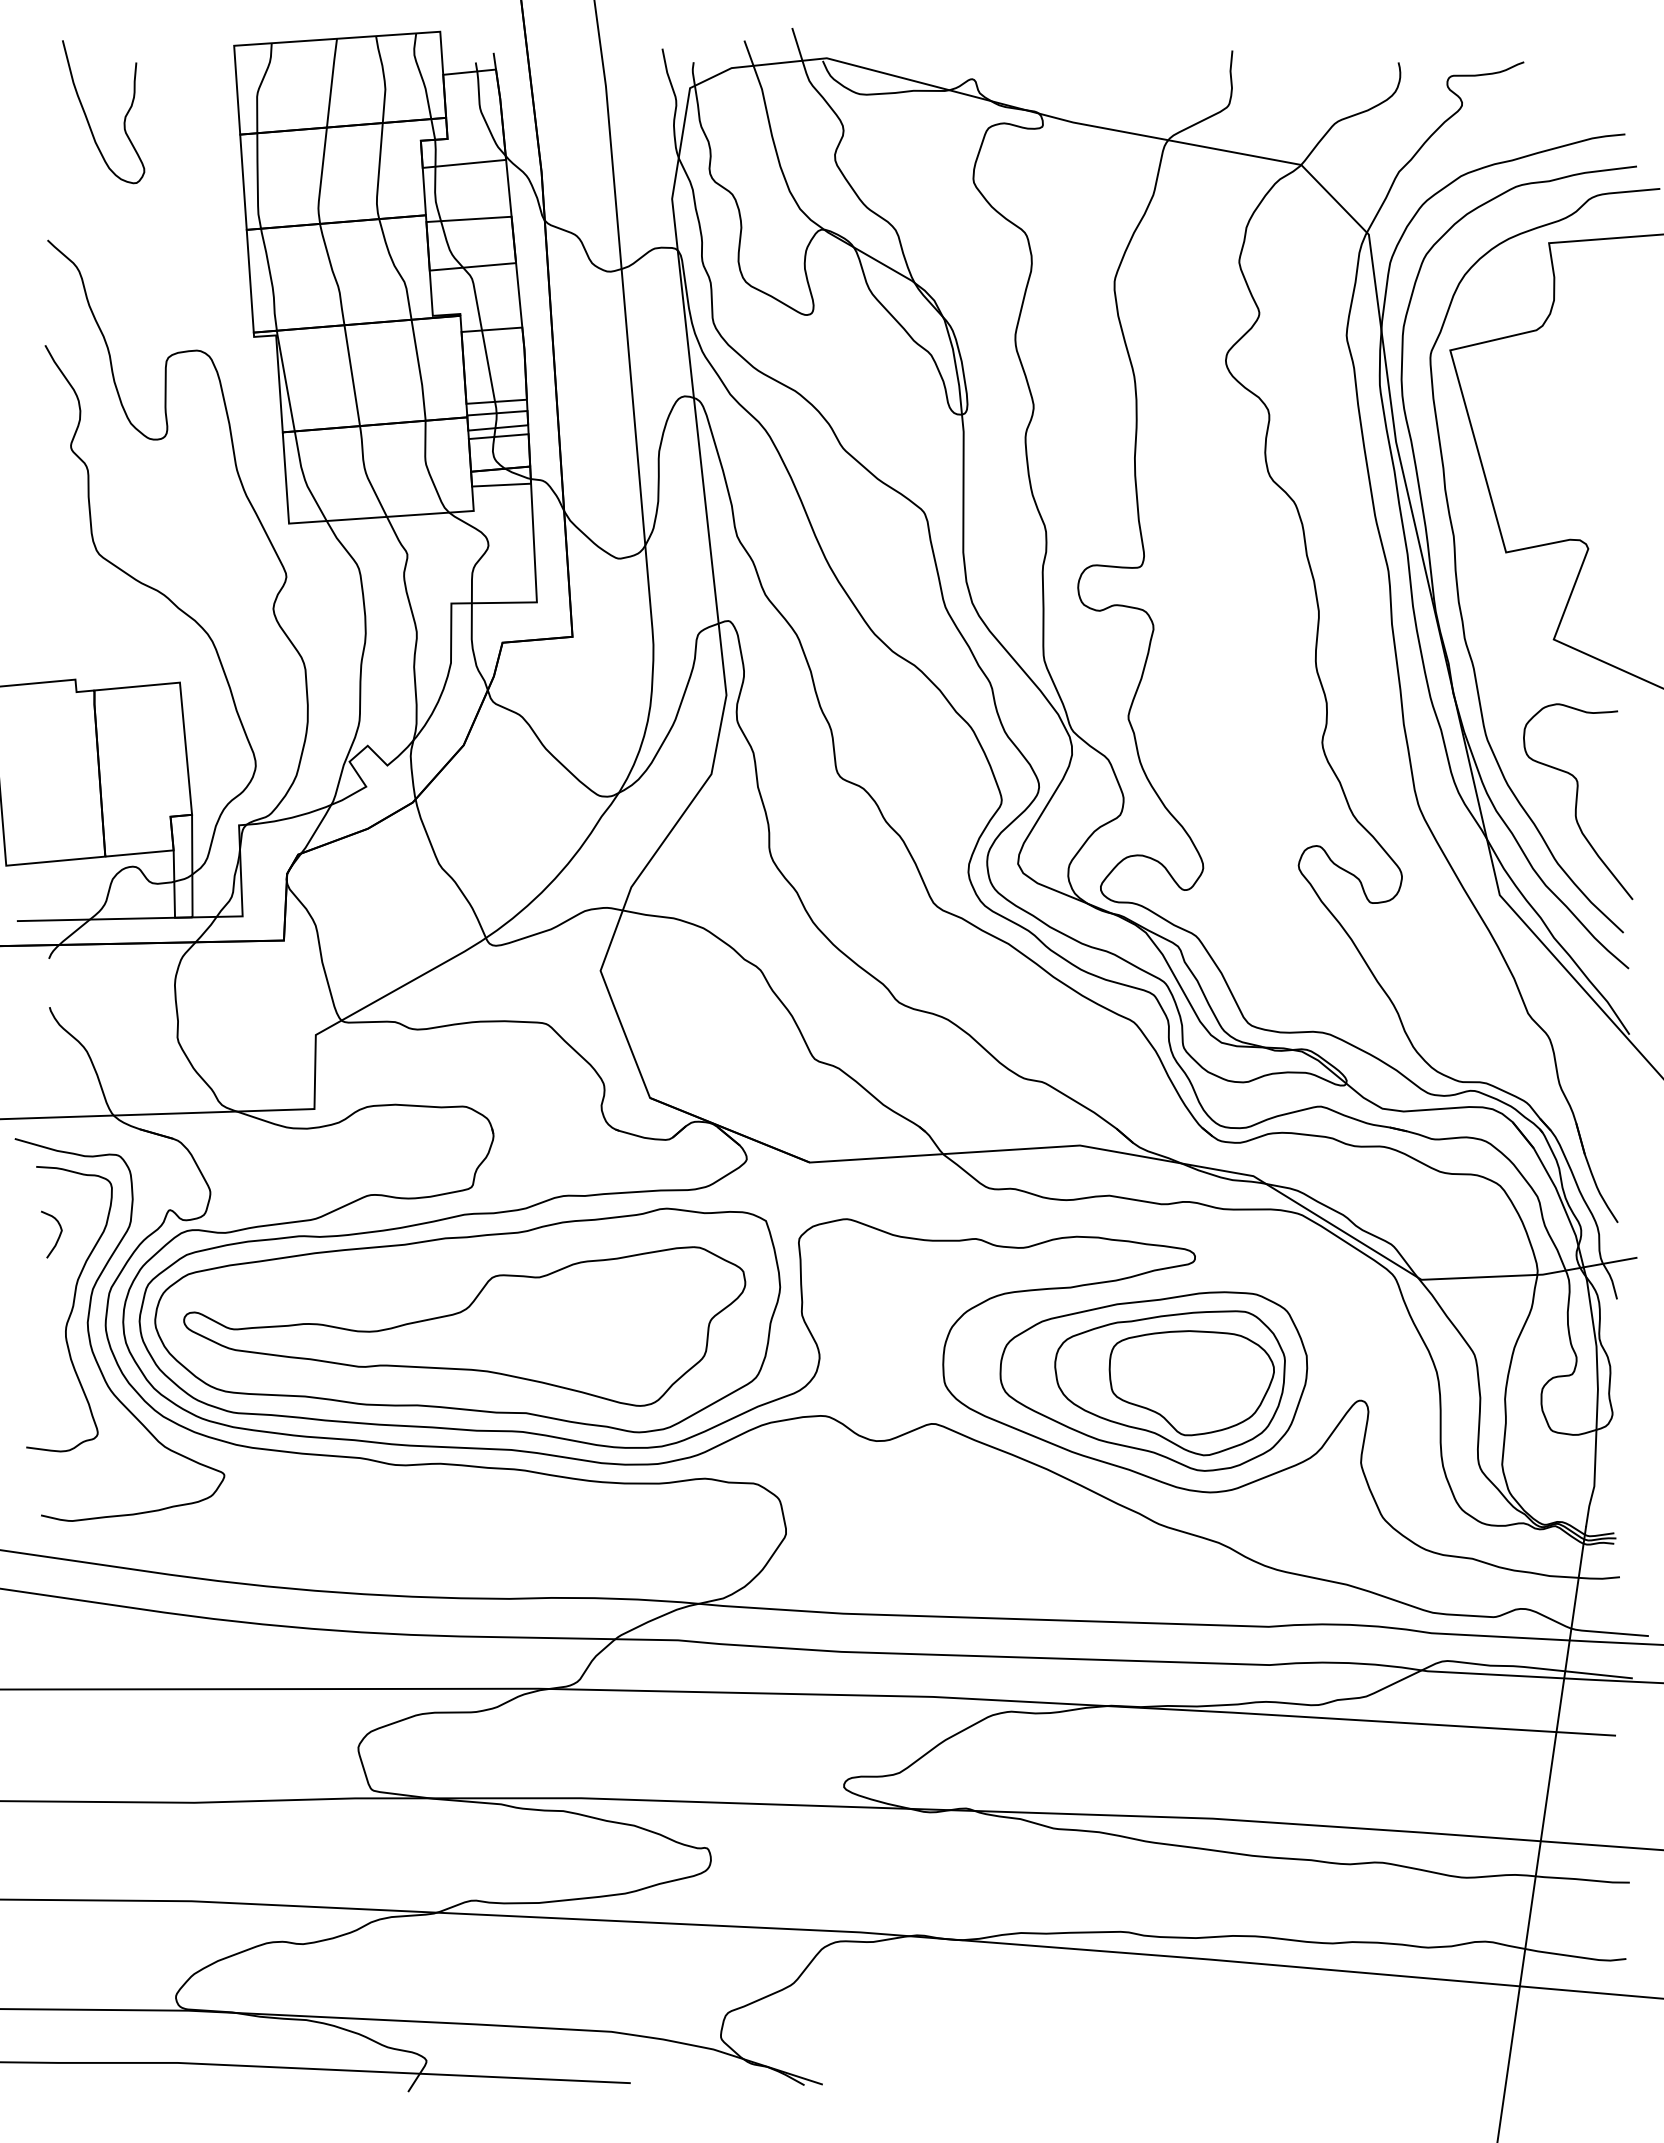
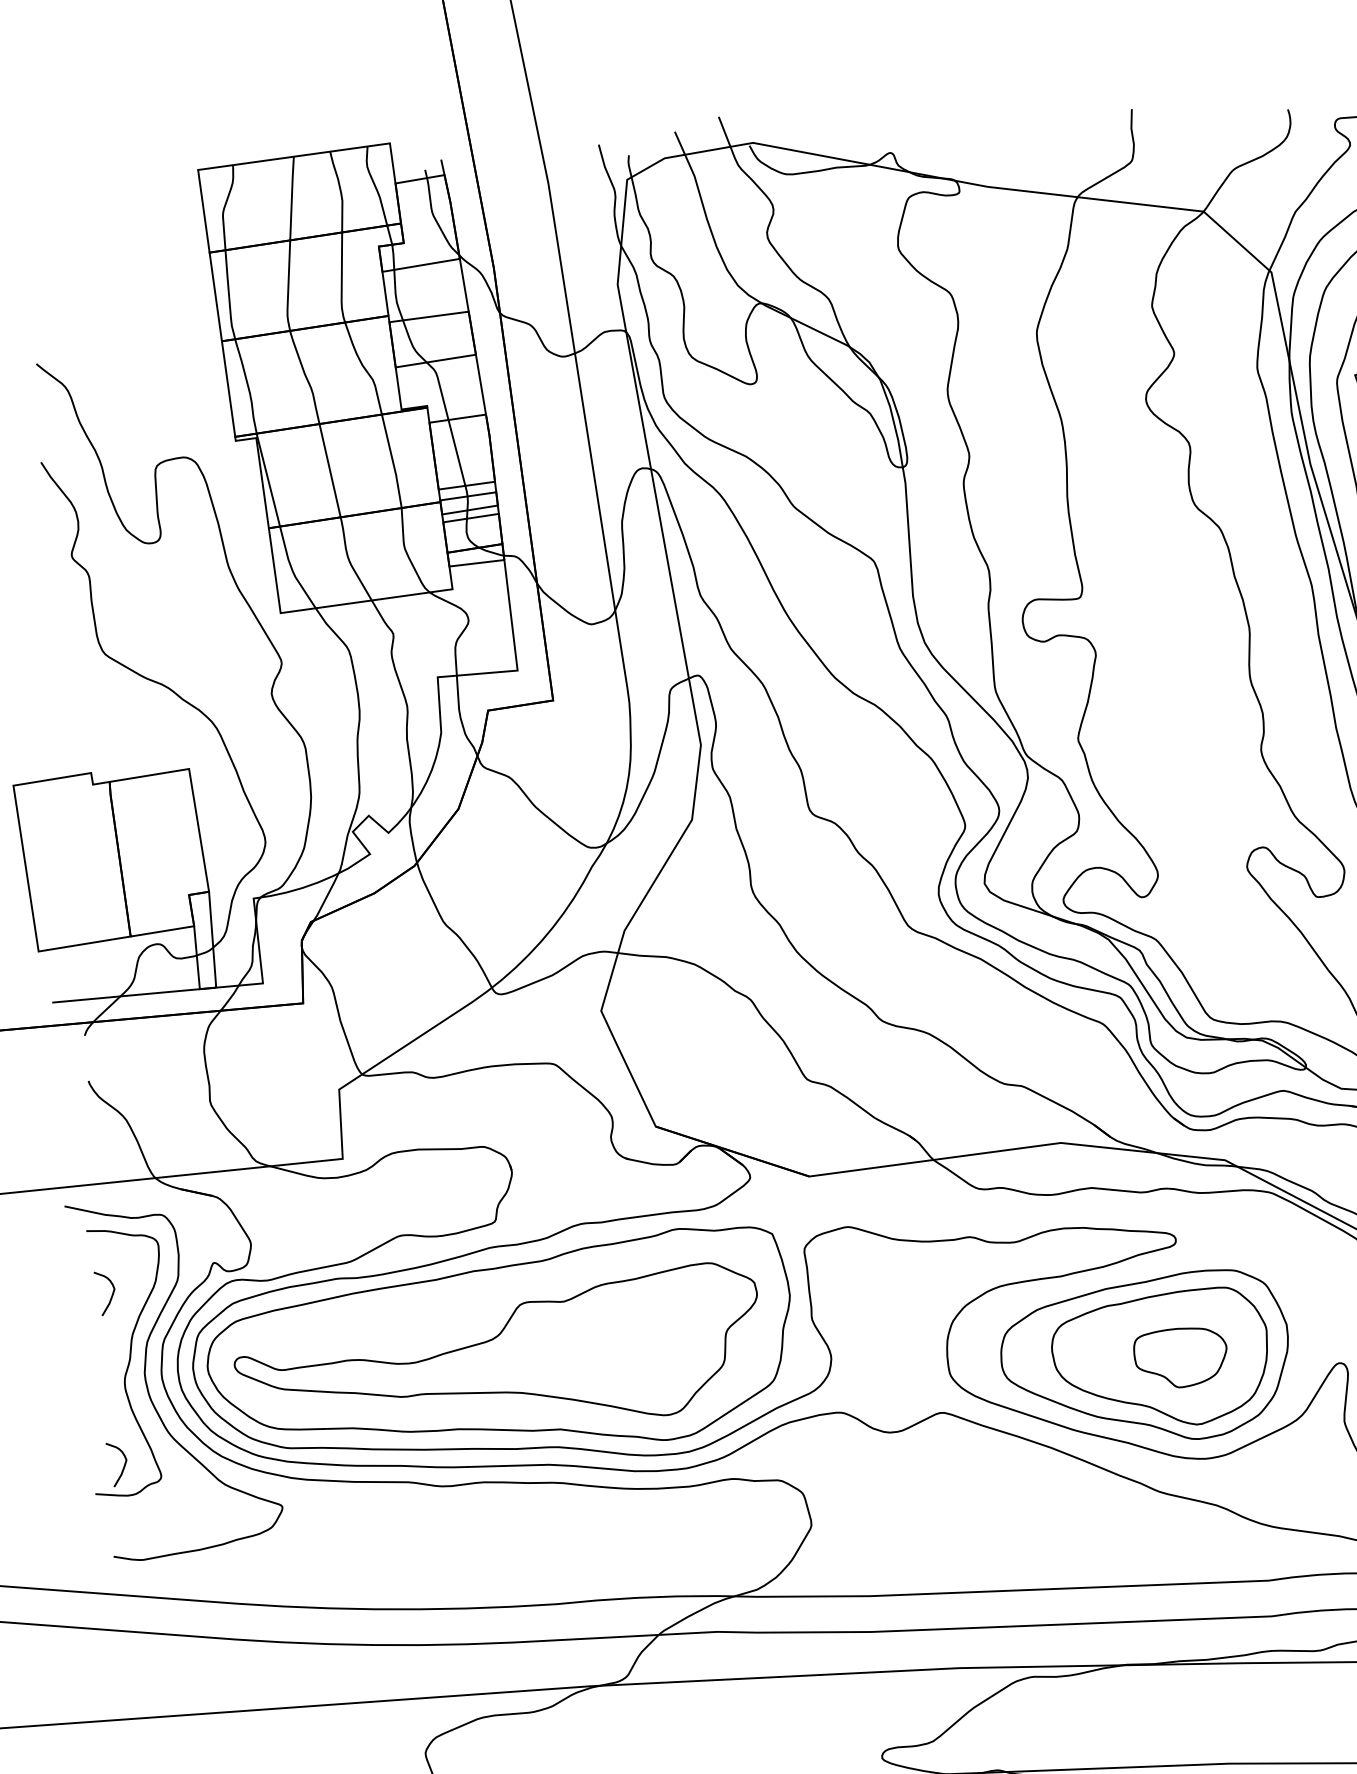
curve: (88, 119) -> (66, 248), removed
part: (1191, 1383) -> (1180, 1358), size x0.6
curve: (57, 1421) -> (122, 1467), added

